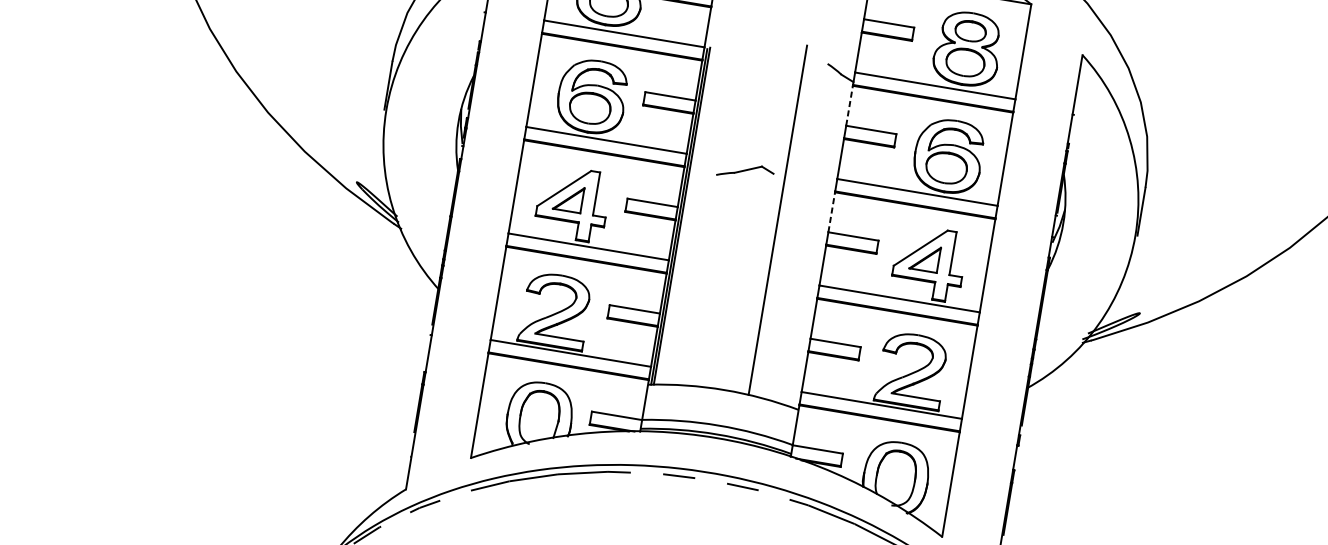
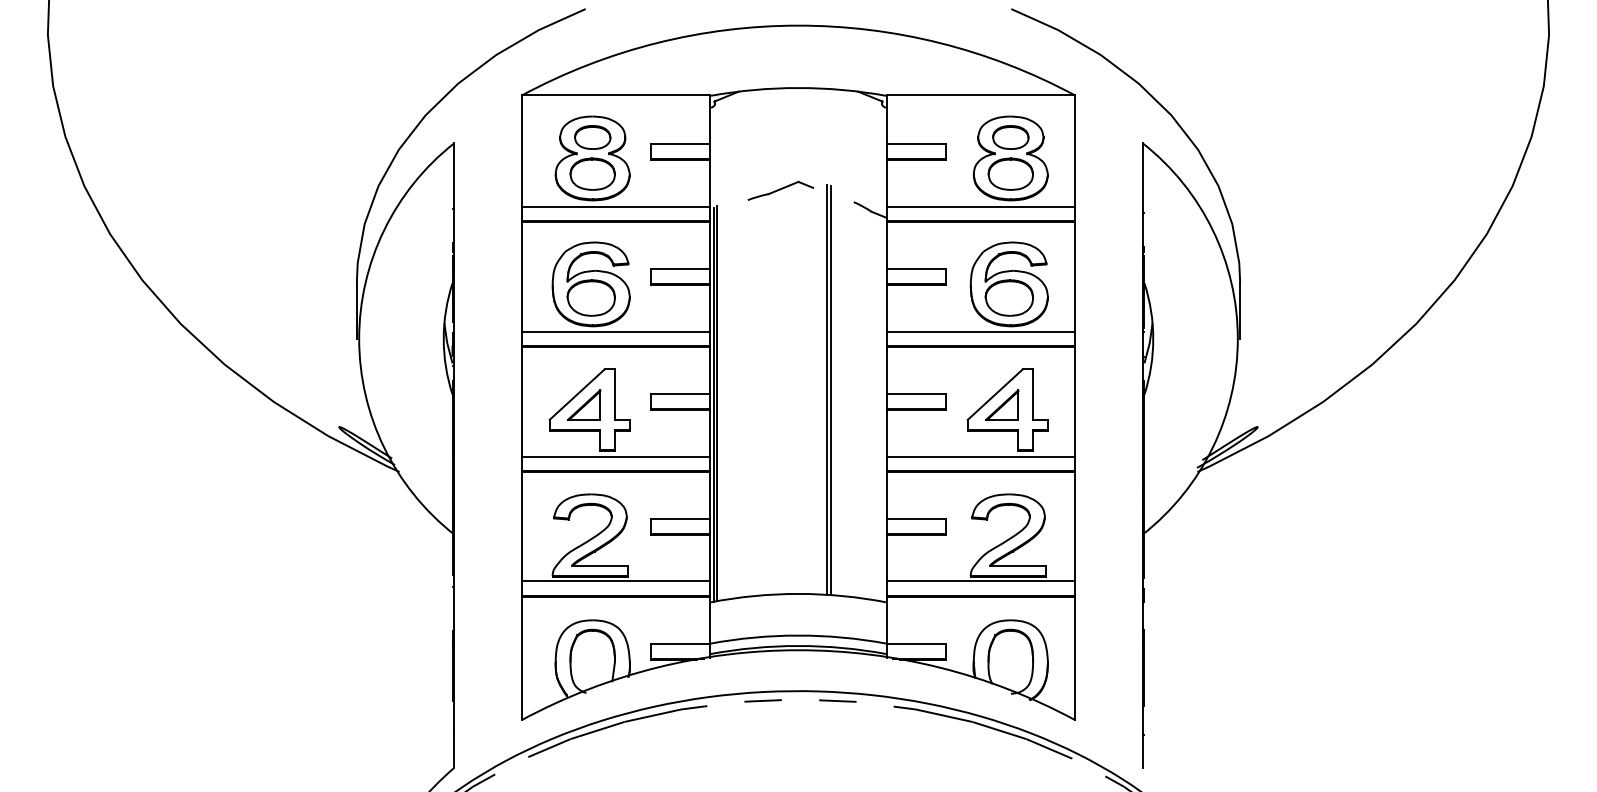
line: (849, 105) -> (886, 245), dashed -> solid
part: (745, 171) -> (780, 190), moved
line: (831, 212) -> (886, 370), dashed -> solid
line: (781, 221) -> (831, 390), added

